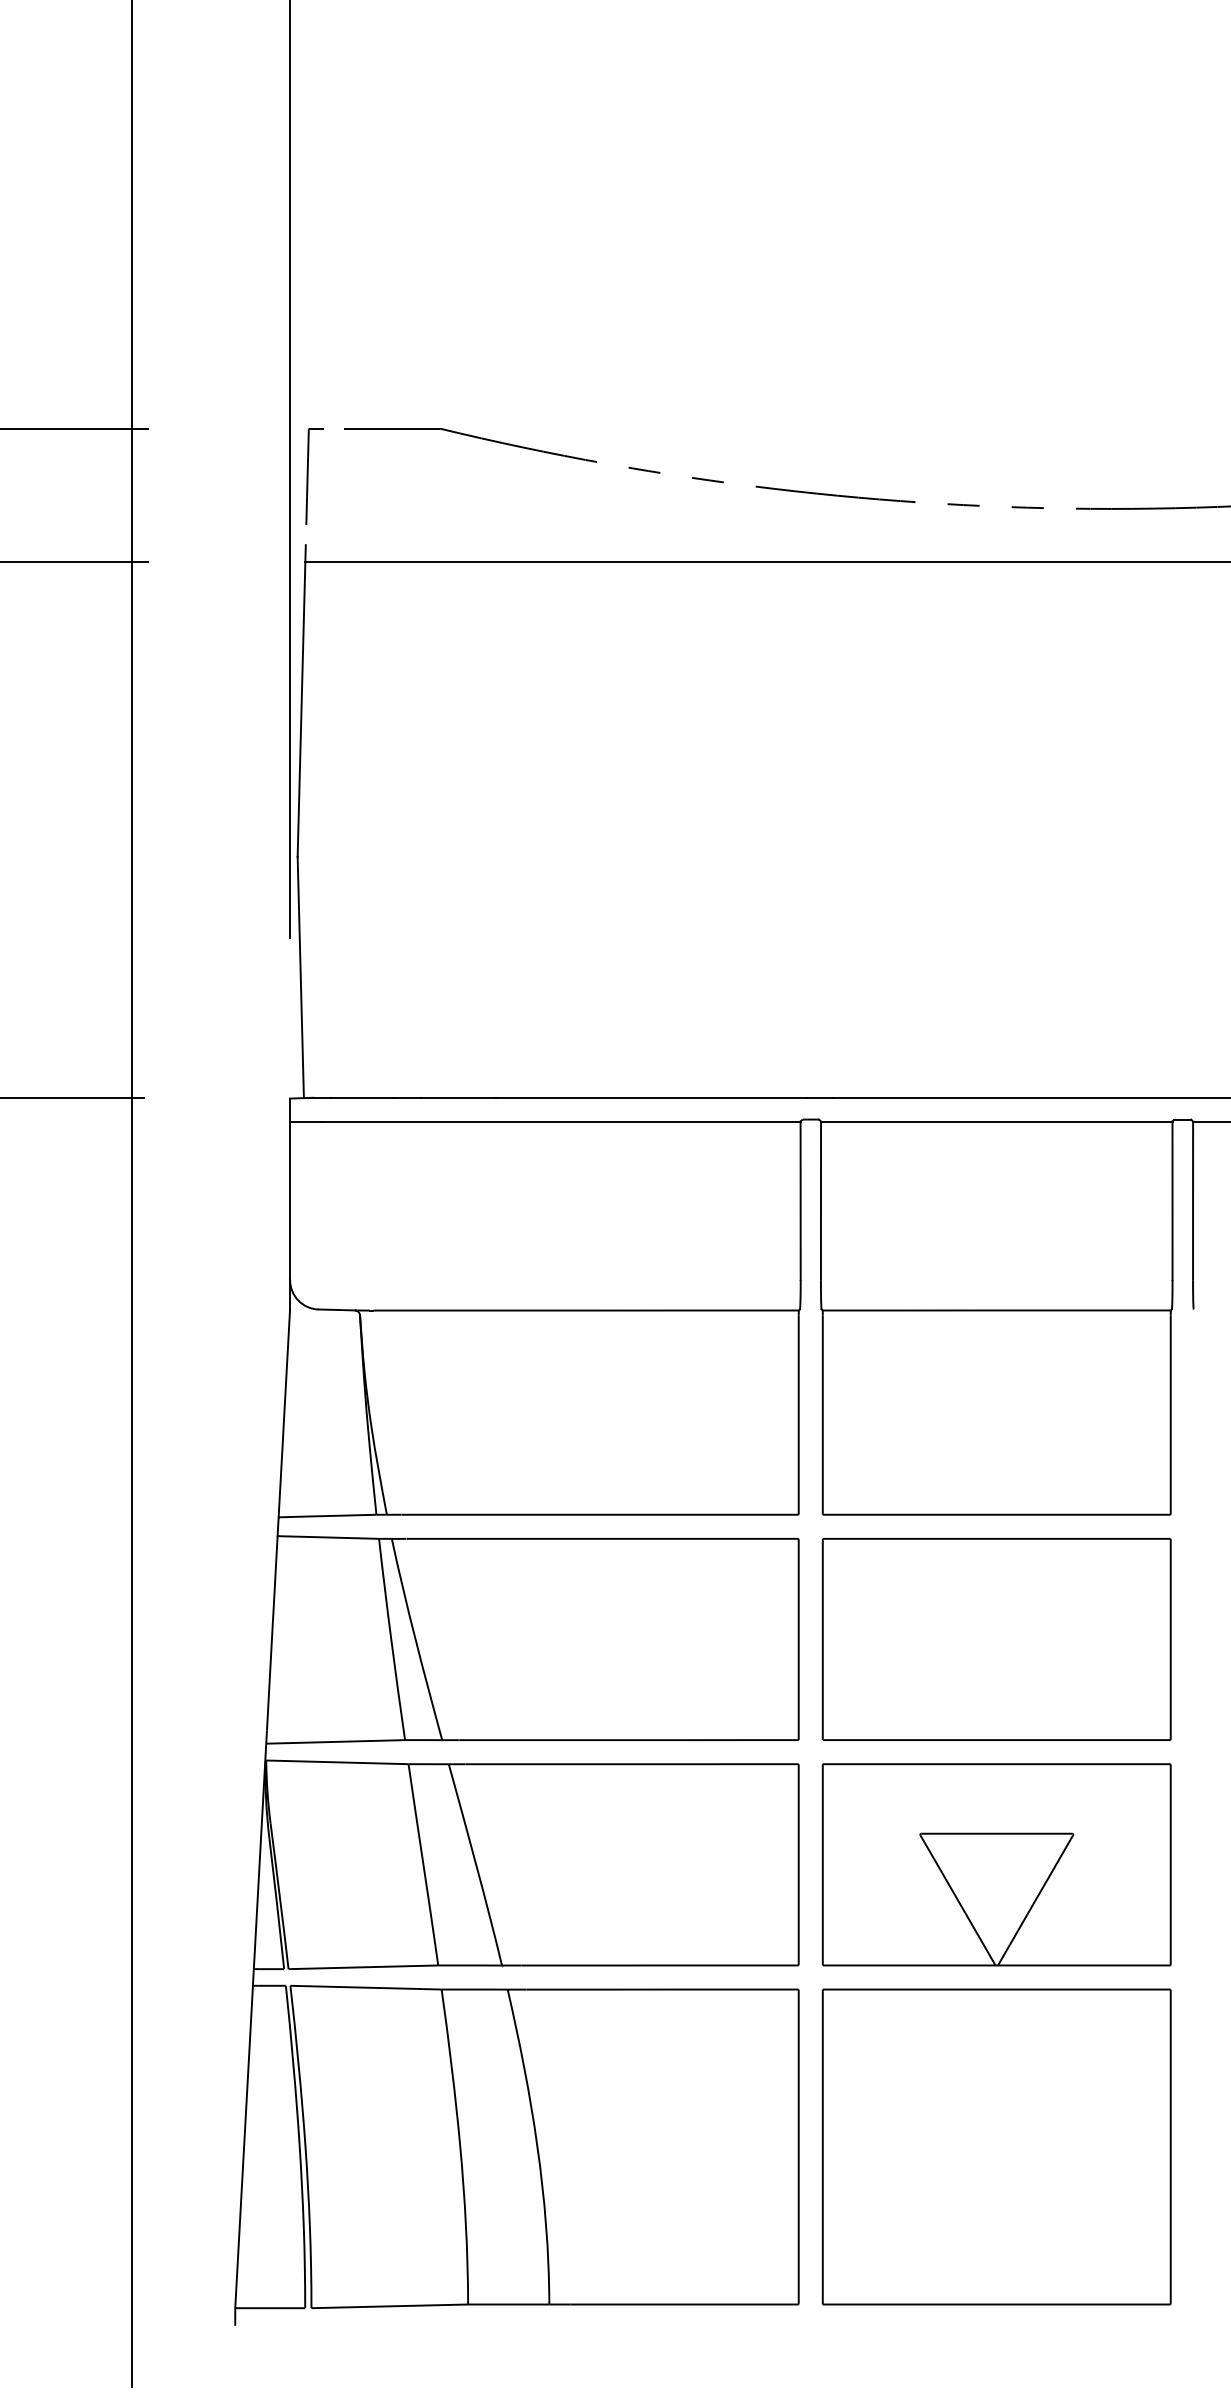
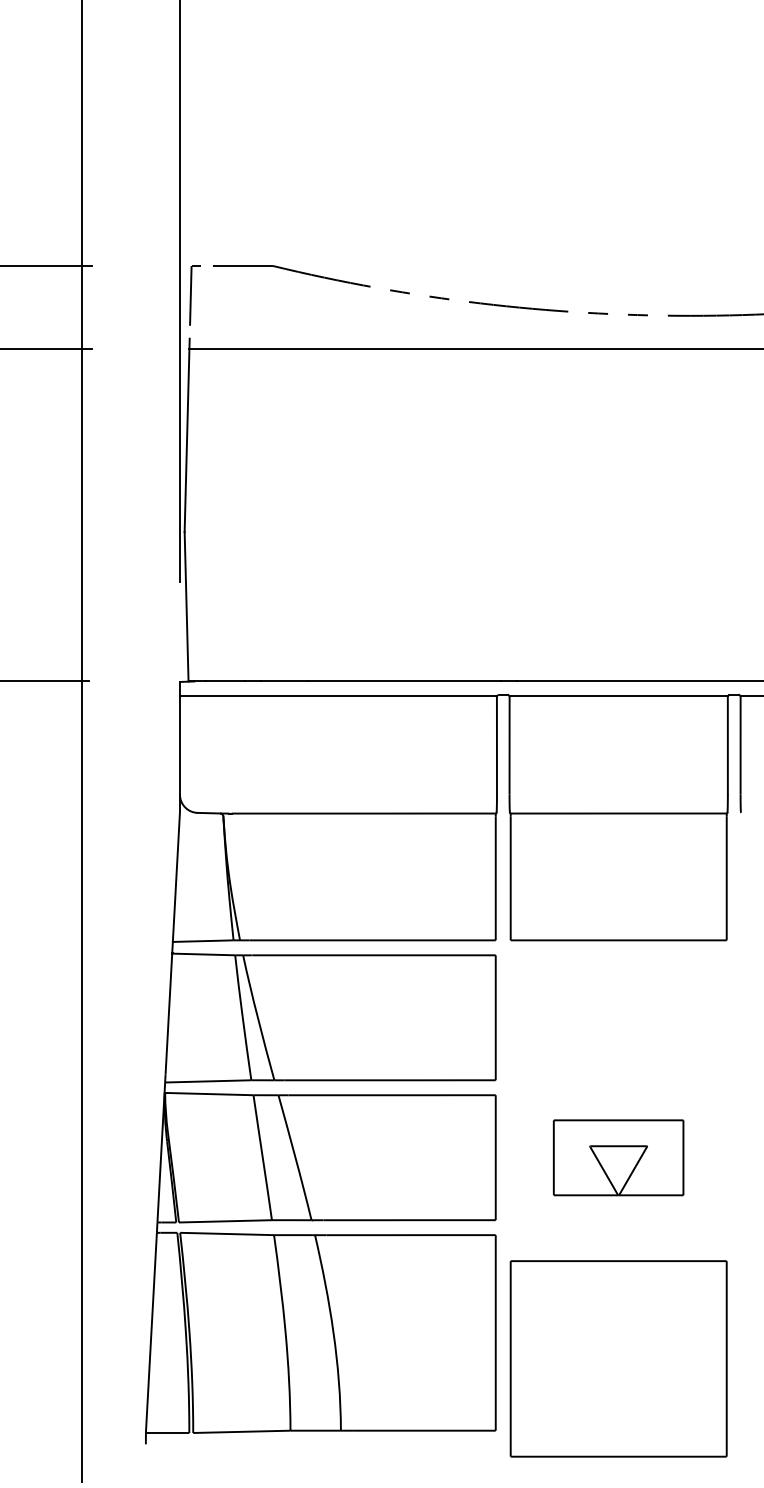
part: (996, 1638) -> (618, 1017), removed
part: (996, 1864) -> (618, 1157), size x0.6
part: (996, 2146) -> (618, 1358), moved

